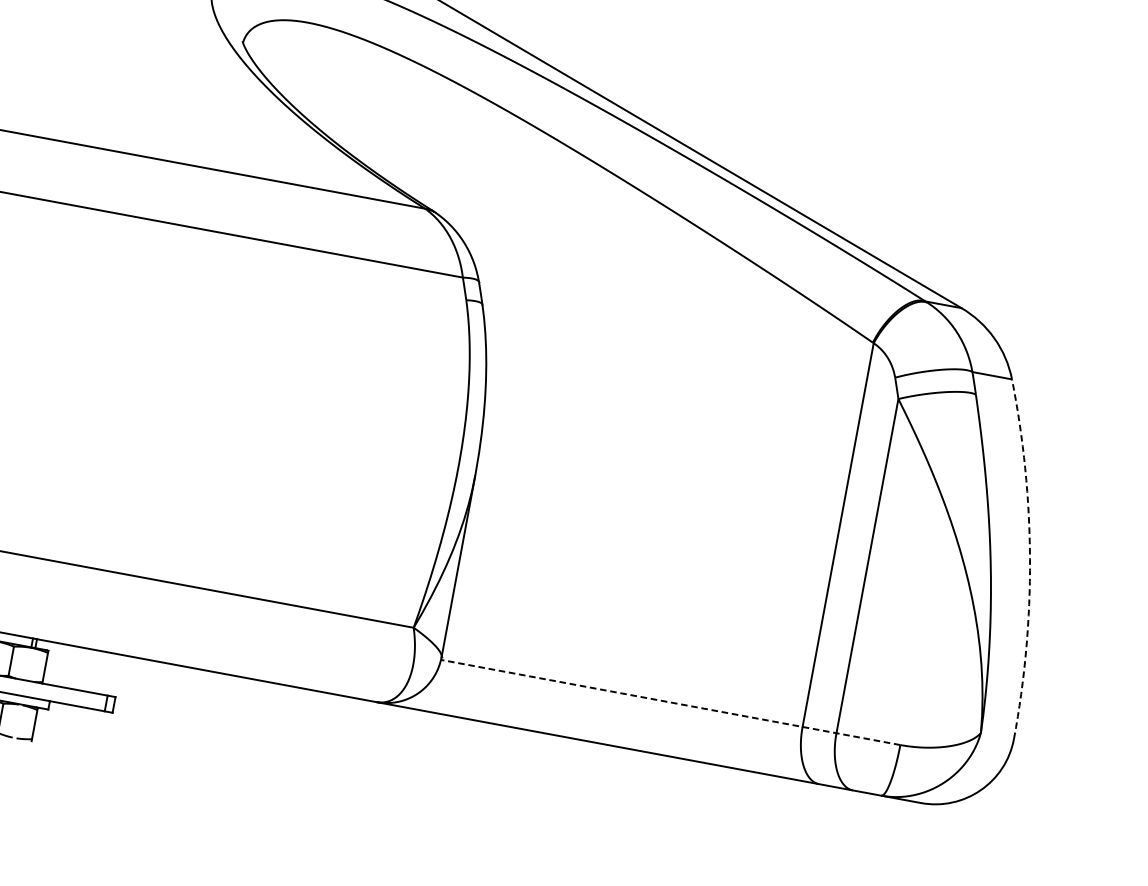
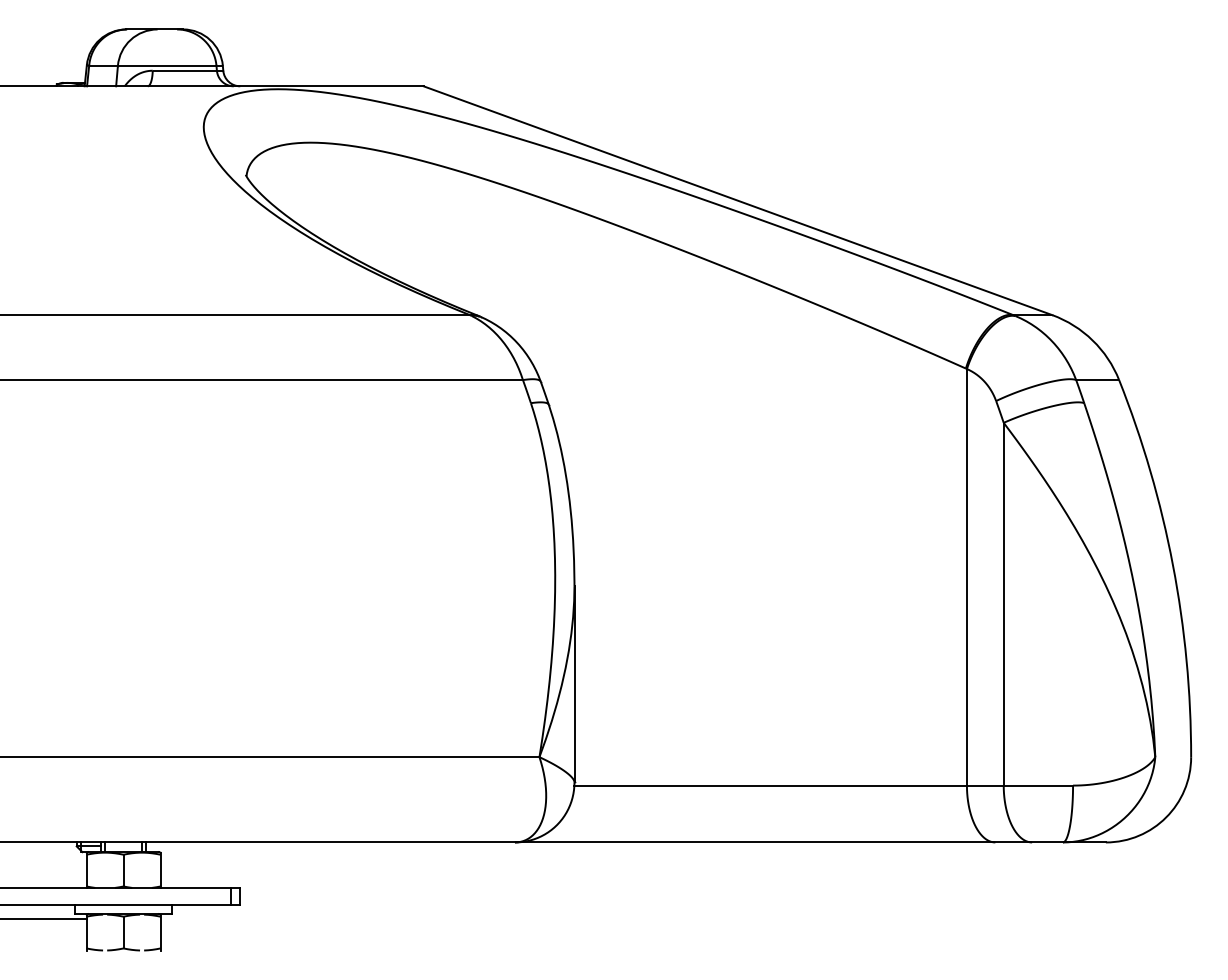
arc: (1029, 559) -> (1172, 565), dashed -> solid
line: (670, 702) -> (823, 785), dashed -> solid

